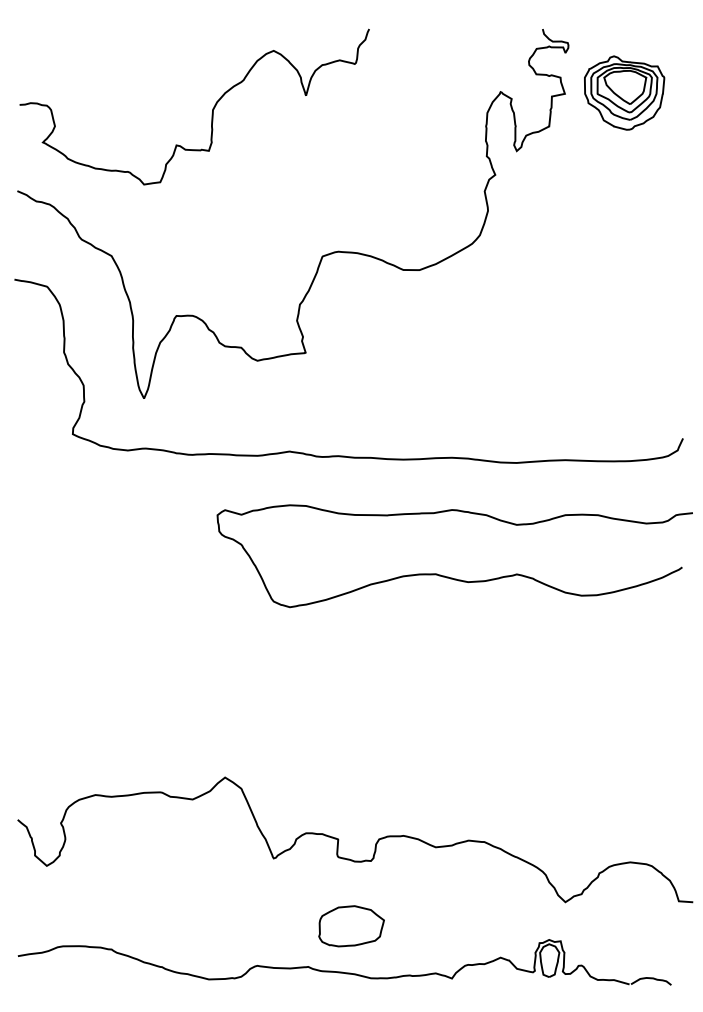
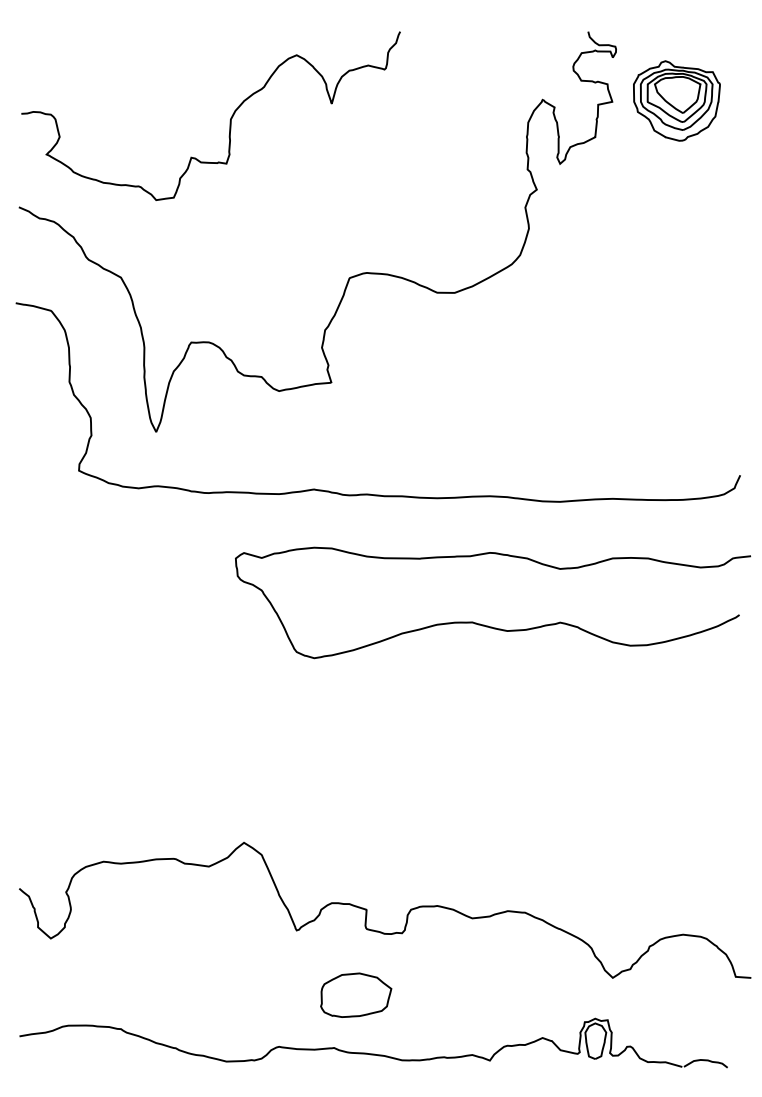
part: (351, 926) -> (356, 995), moved

